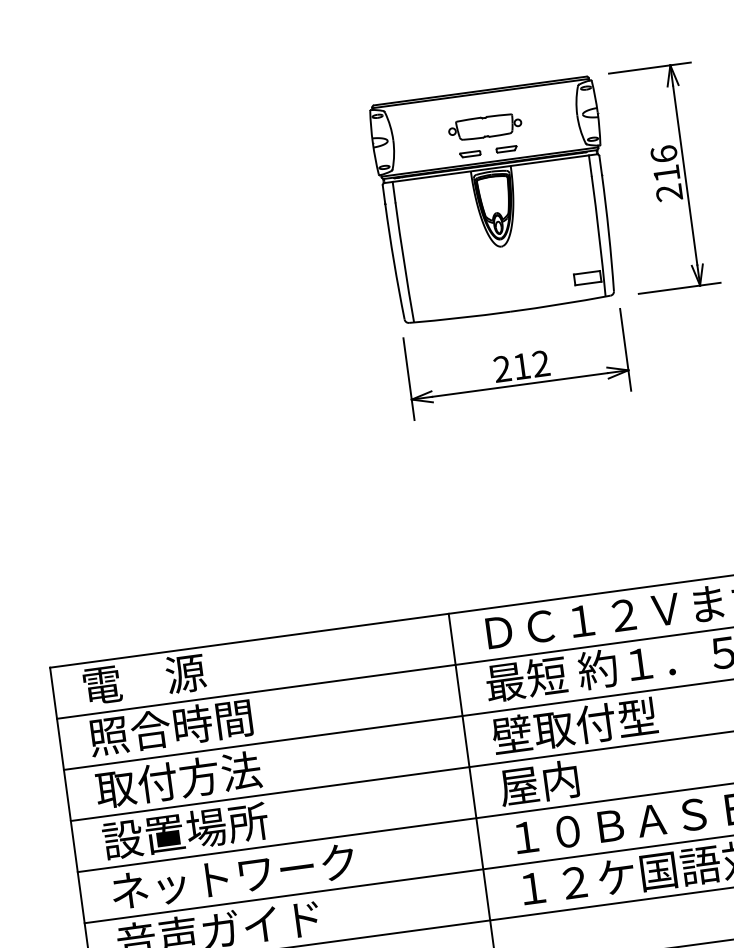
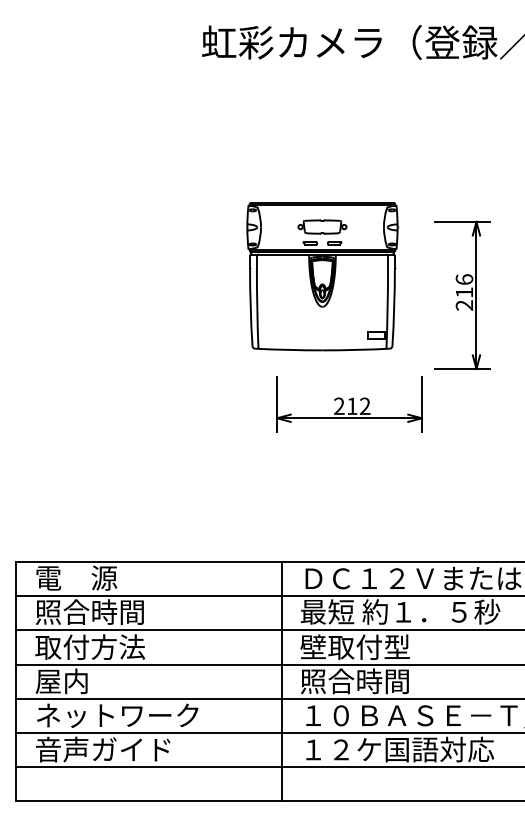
part: (495, 201) -> (322, 276), moved
text: (580, 777) -> (354, 681), 屋内 -> 照合時間
text: (185, 831) -> (90, 681), 設置場所 -> 屋内

